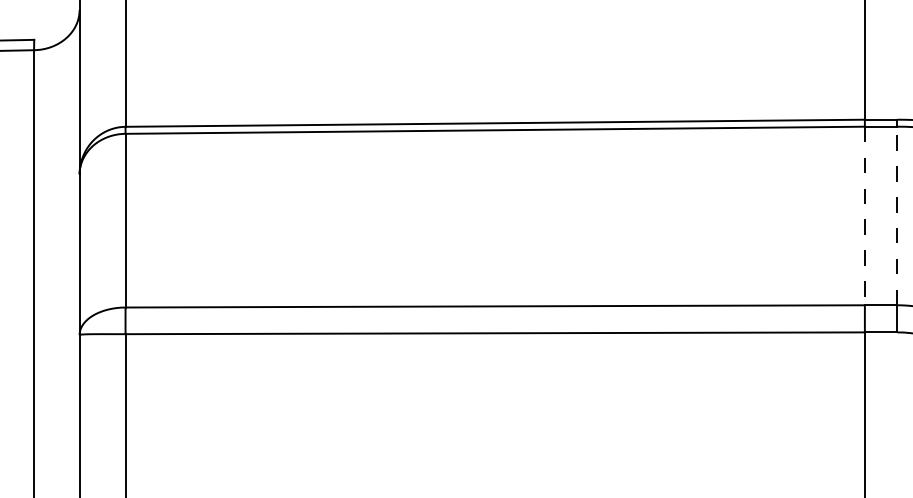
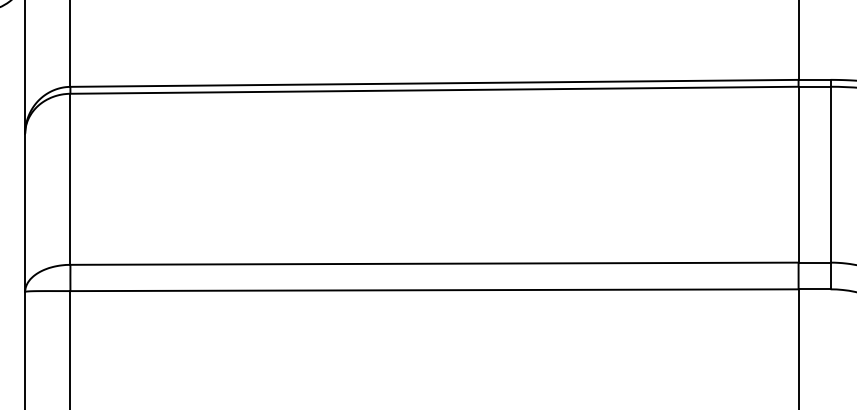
line: (897, 215) -> (830, 174), dashed -> solid
line: (864, 216) -> (798, 175), dashed -> solid

